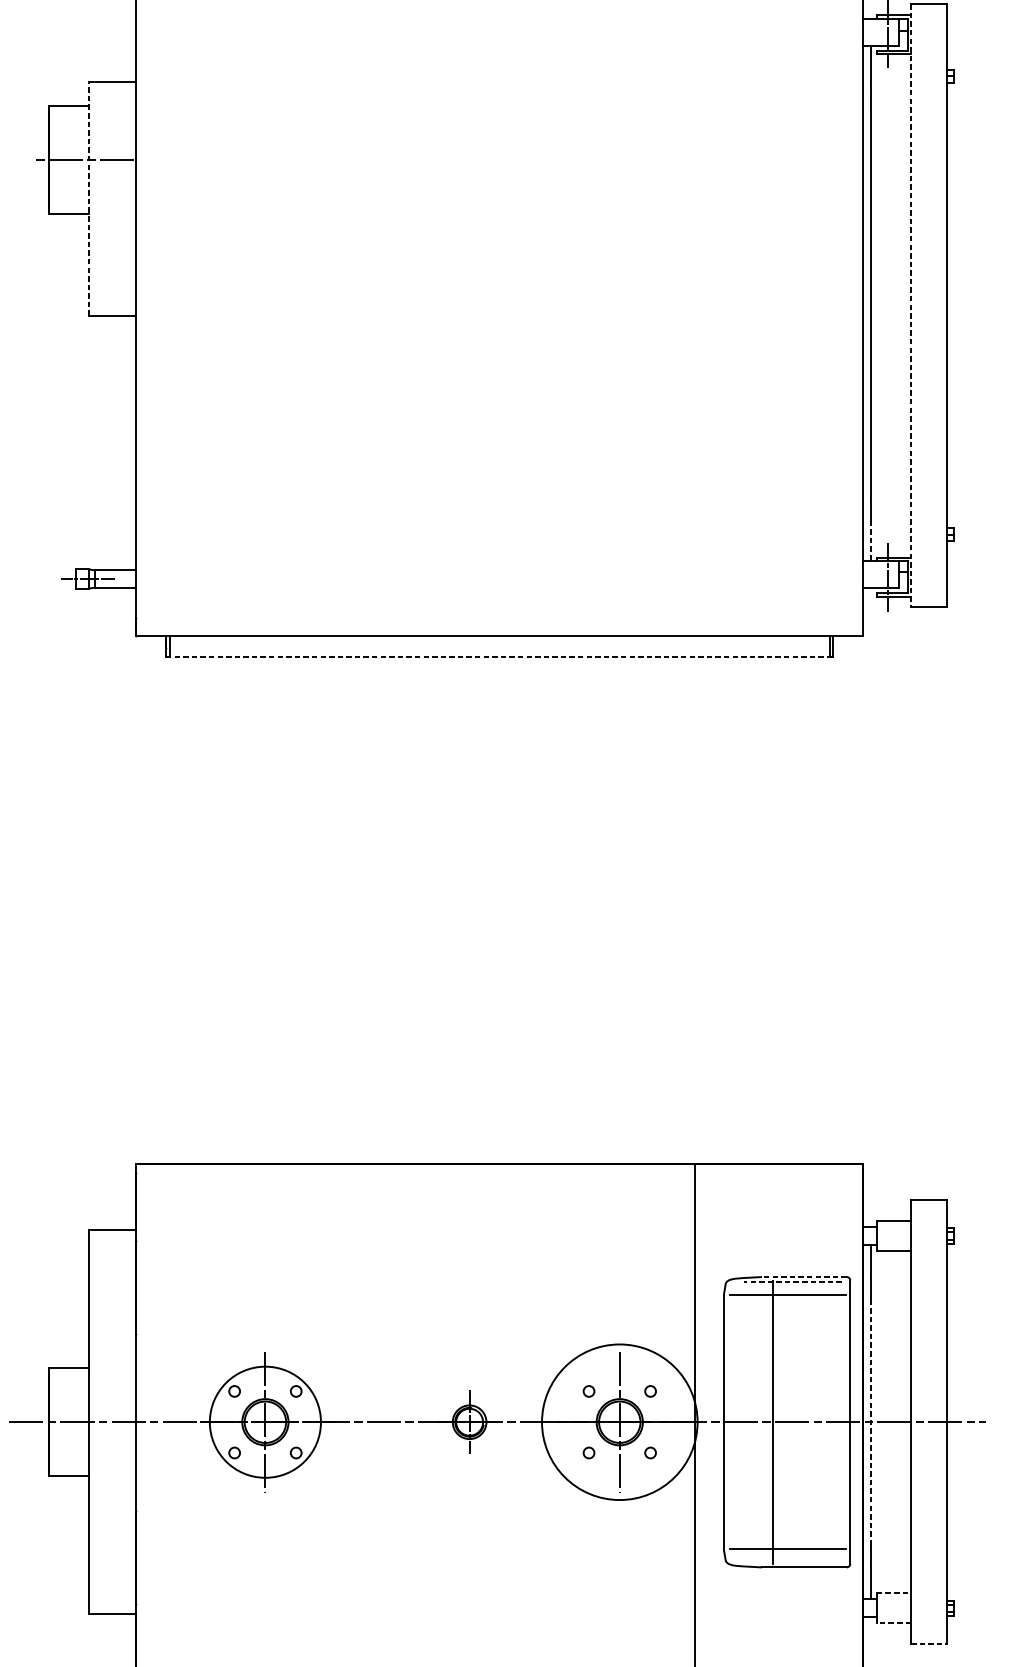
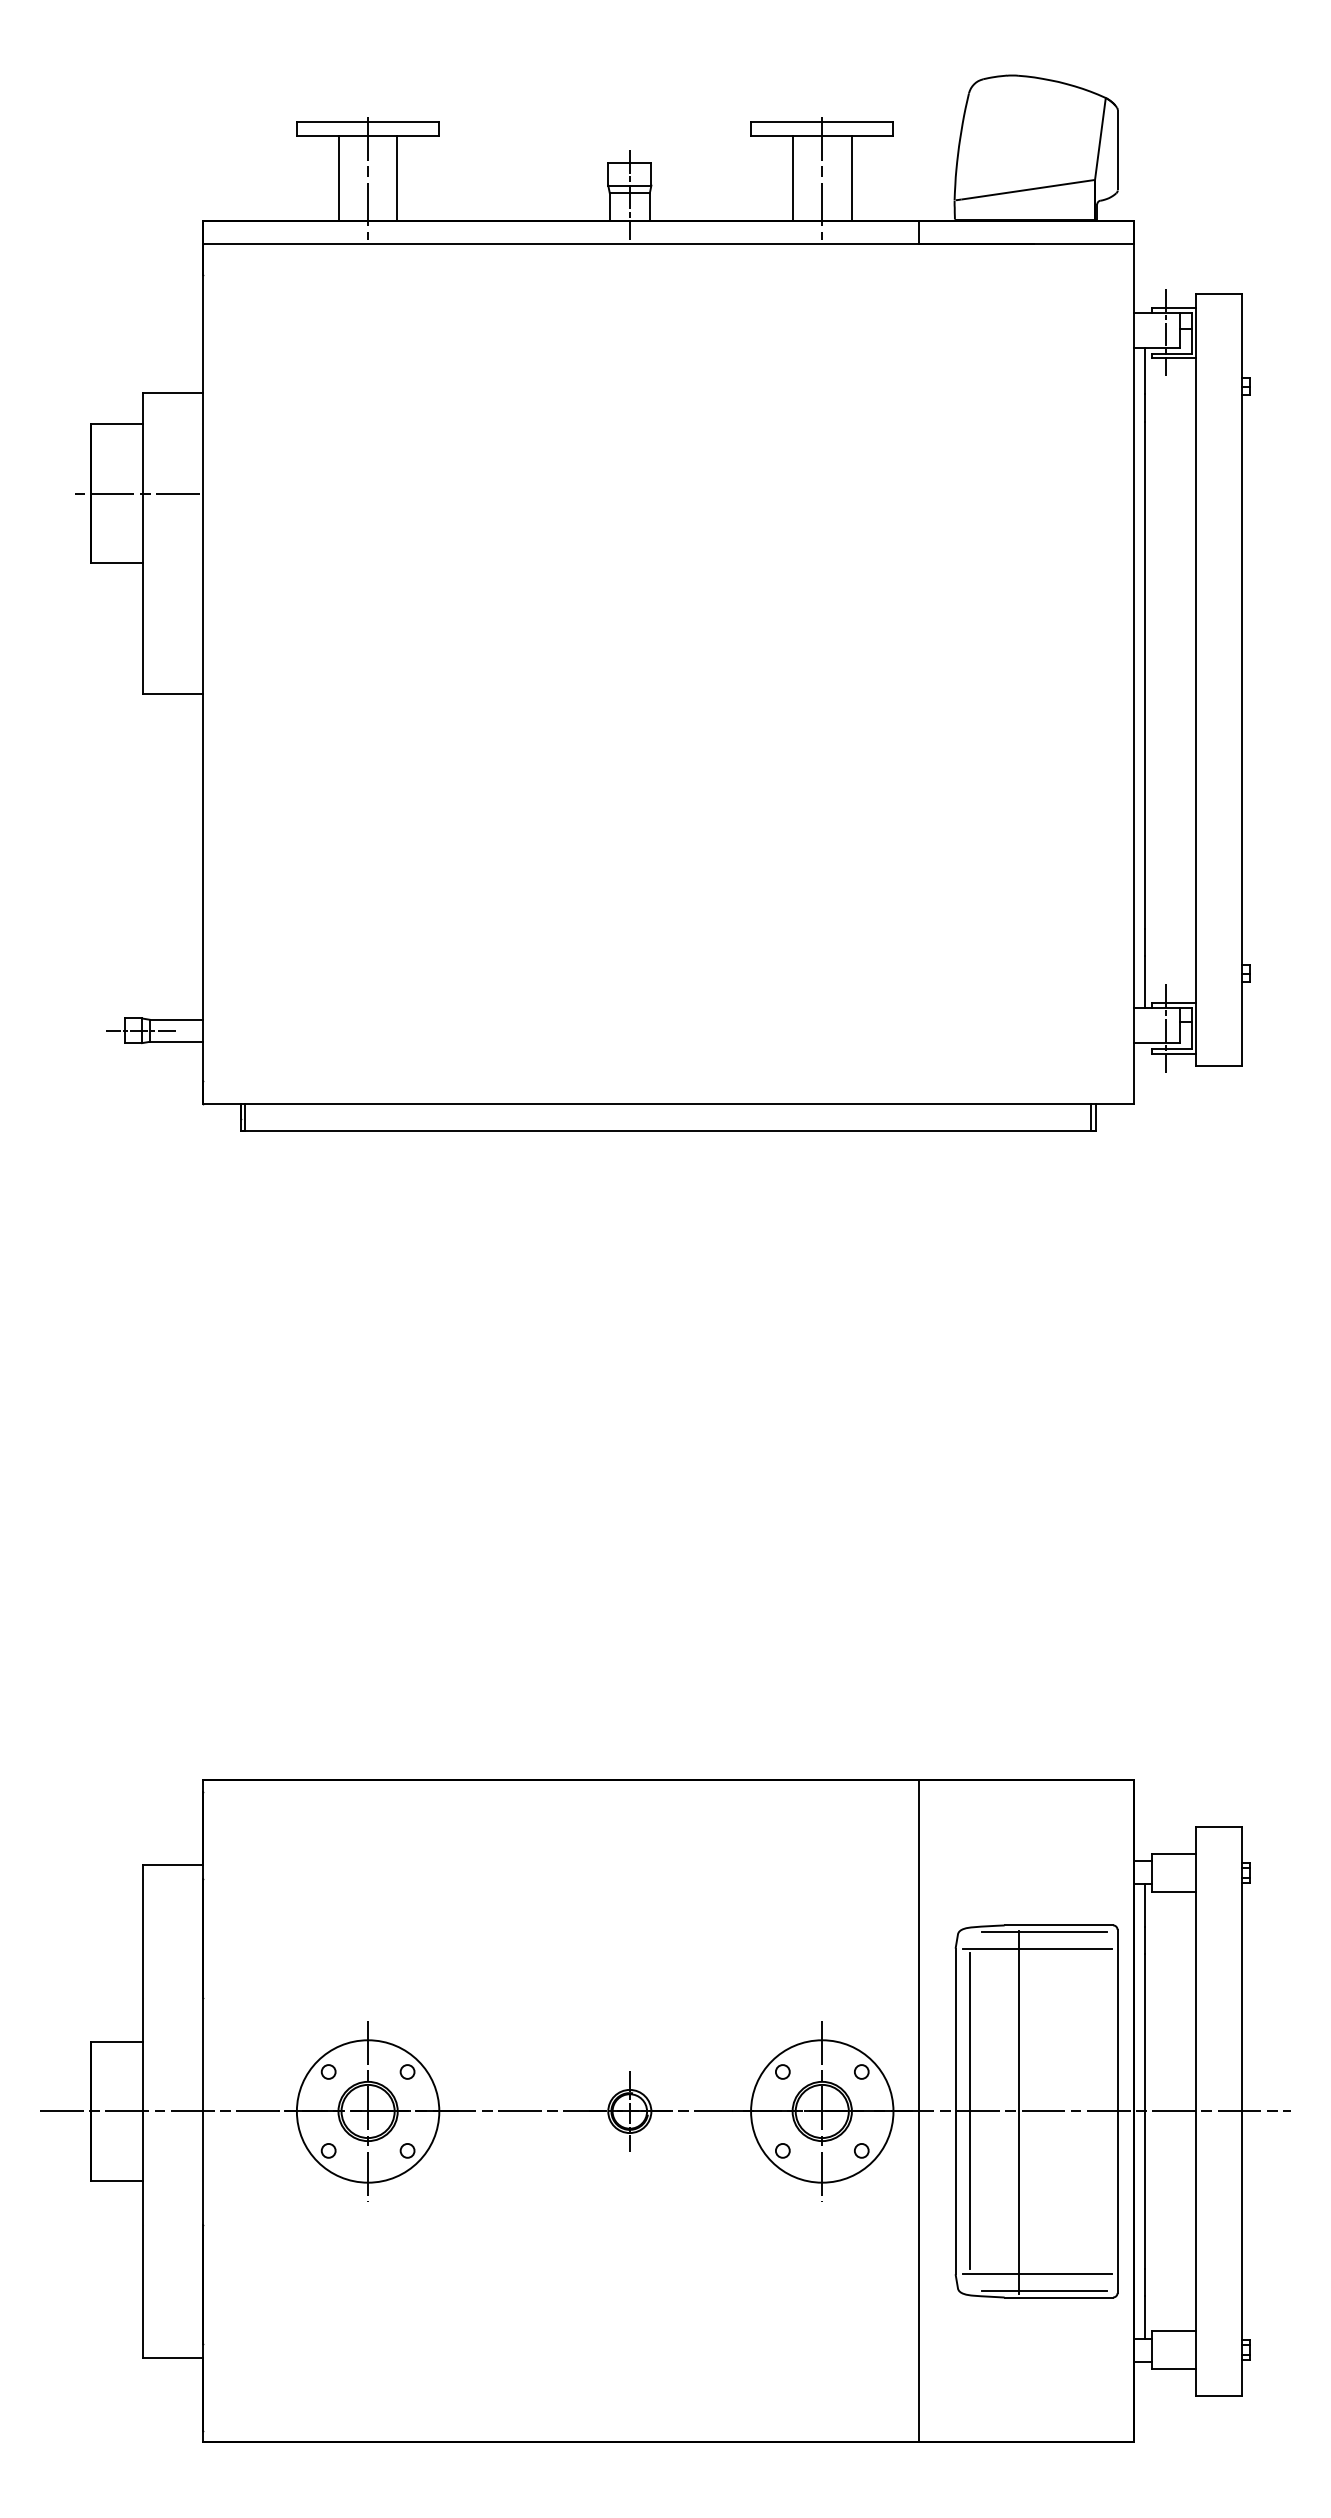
line: (89, 198) -> (142, 543), dashed -> solid
line: (911, 305) -> (1195, 680), dashed -> solid
line: (871, 541) -> (1144, 982), dashed -> solid
line: (499, 656) -> (668, 1130), dashed -> solid
line: (804, 1277) -> (1058, 1925), dashed -> solid
line: (793, 1282) -> (1044, 1932), dashed -> solid
circle: (619, 1422) -> (822, 2111), size x0.71
line: (734, 1422) -> (969, 2111), added
line: (871, 1422) -> (1144, 2111), dashed -> solid
line: (792, 1561) -> (1043, 2290), added
line: (893, 1593) -> (1173, 2330), dashed -> solid
line: (893, 1623) -> (1173, 2369), dashed -> solid
line: (929, 1644) -> (1219, 2396), dashed -> solid

